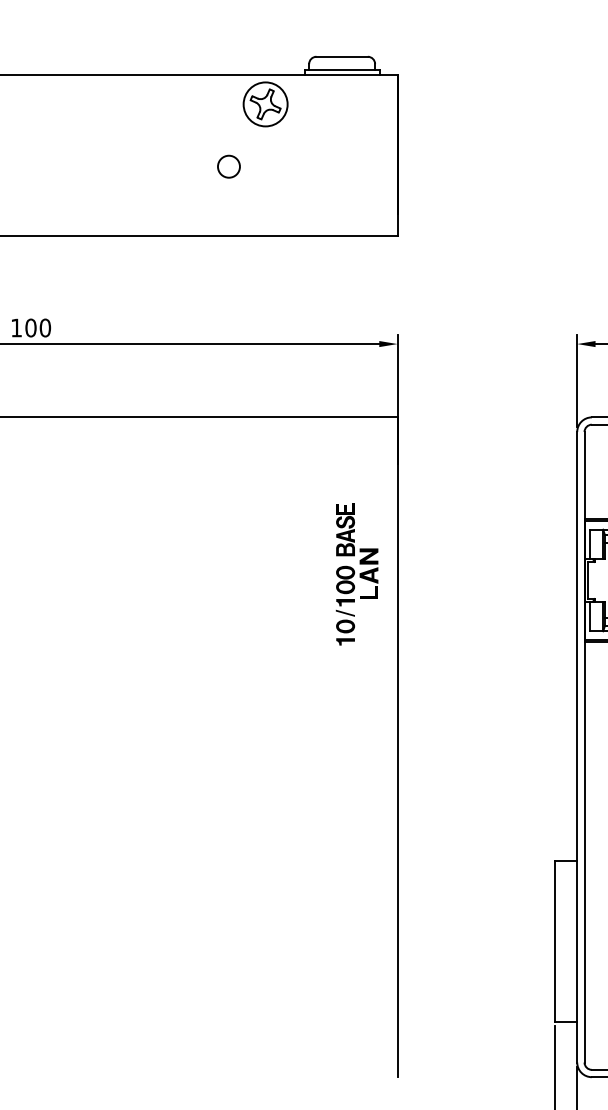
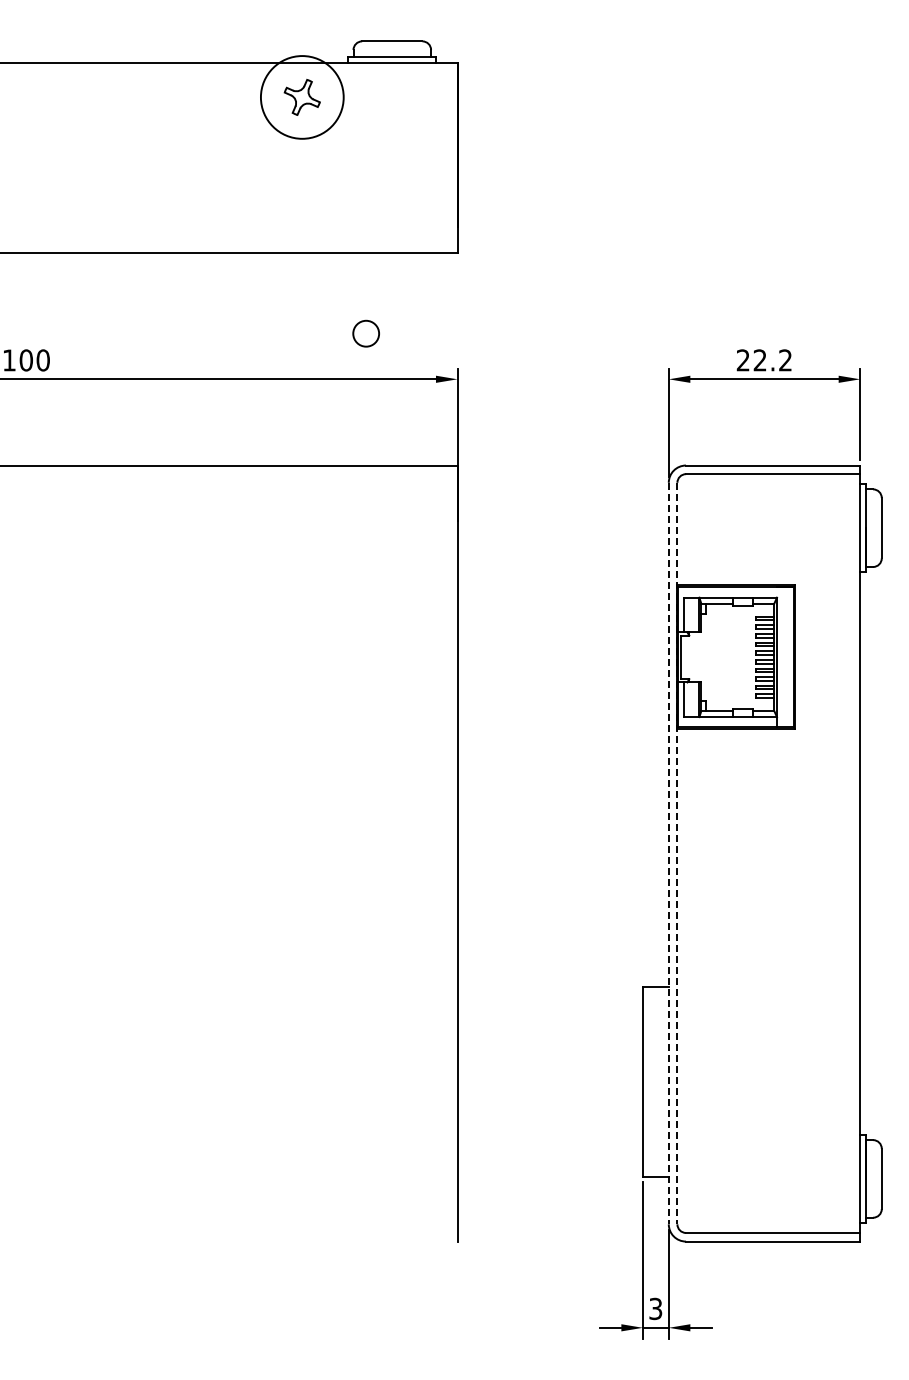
circle: (265, 104) -> (302, 97), size x1.6
circle: (228, 166) -> (365, 333), moved
part: (356, 574) -> (409, 650), removed
line: (576, 747) -> (668, 853), solid -> dashed
line: (584, 747) -> (677, 853), solid -> dashed

